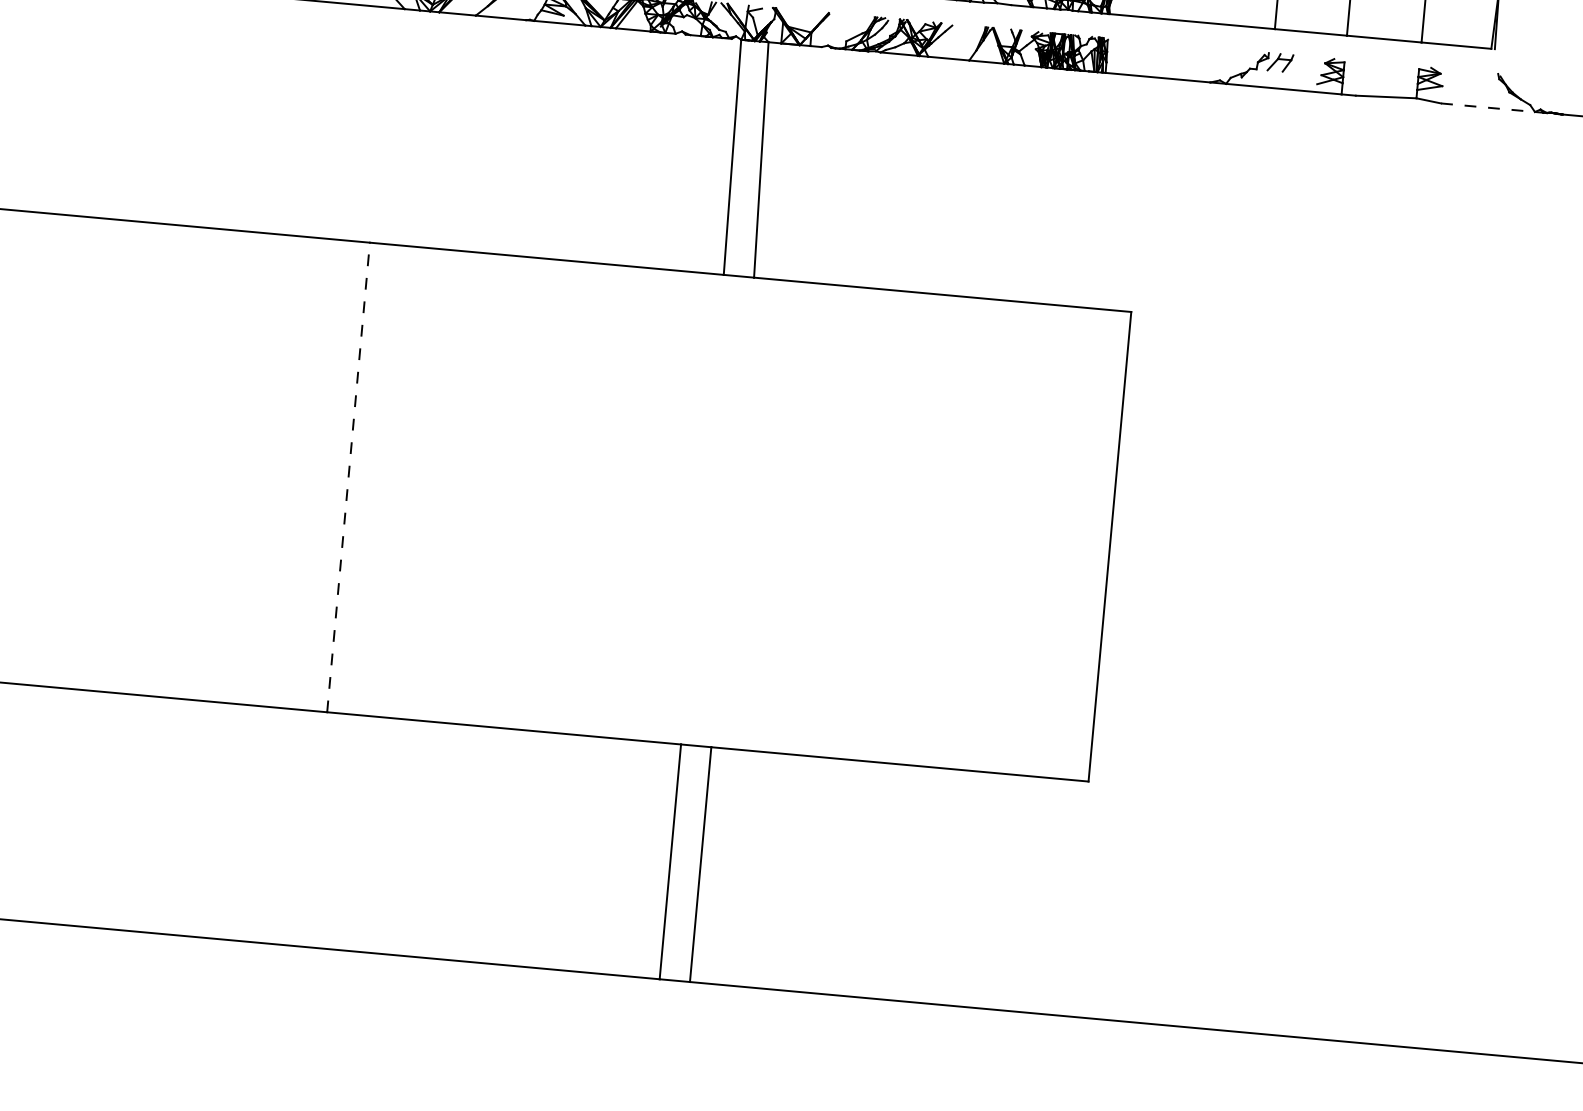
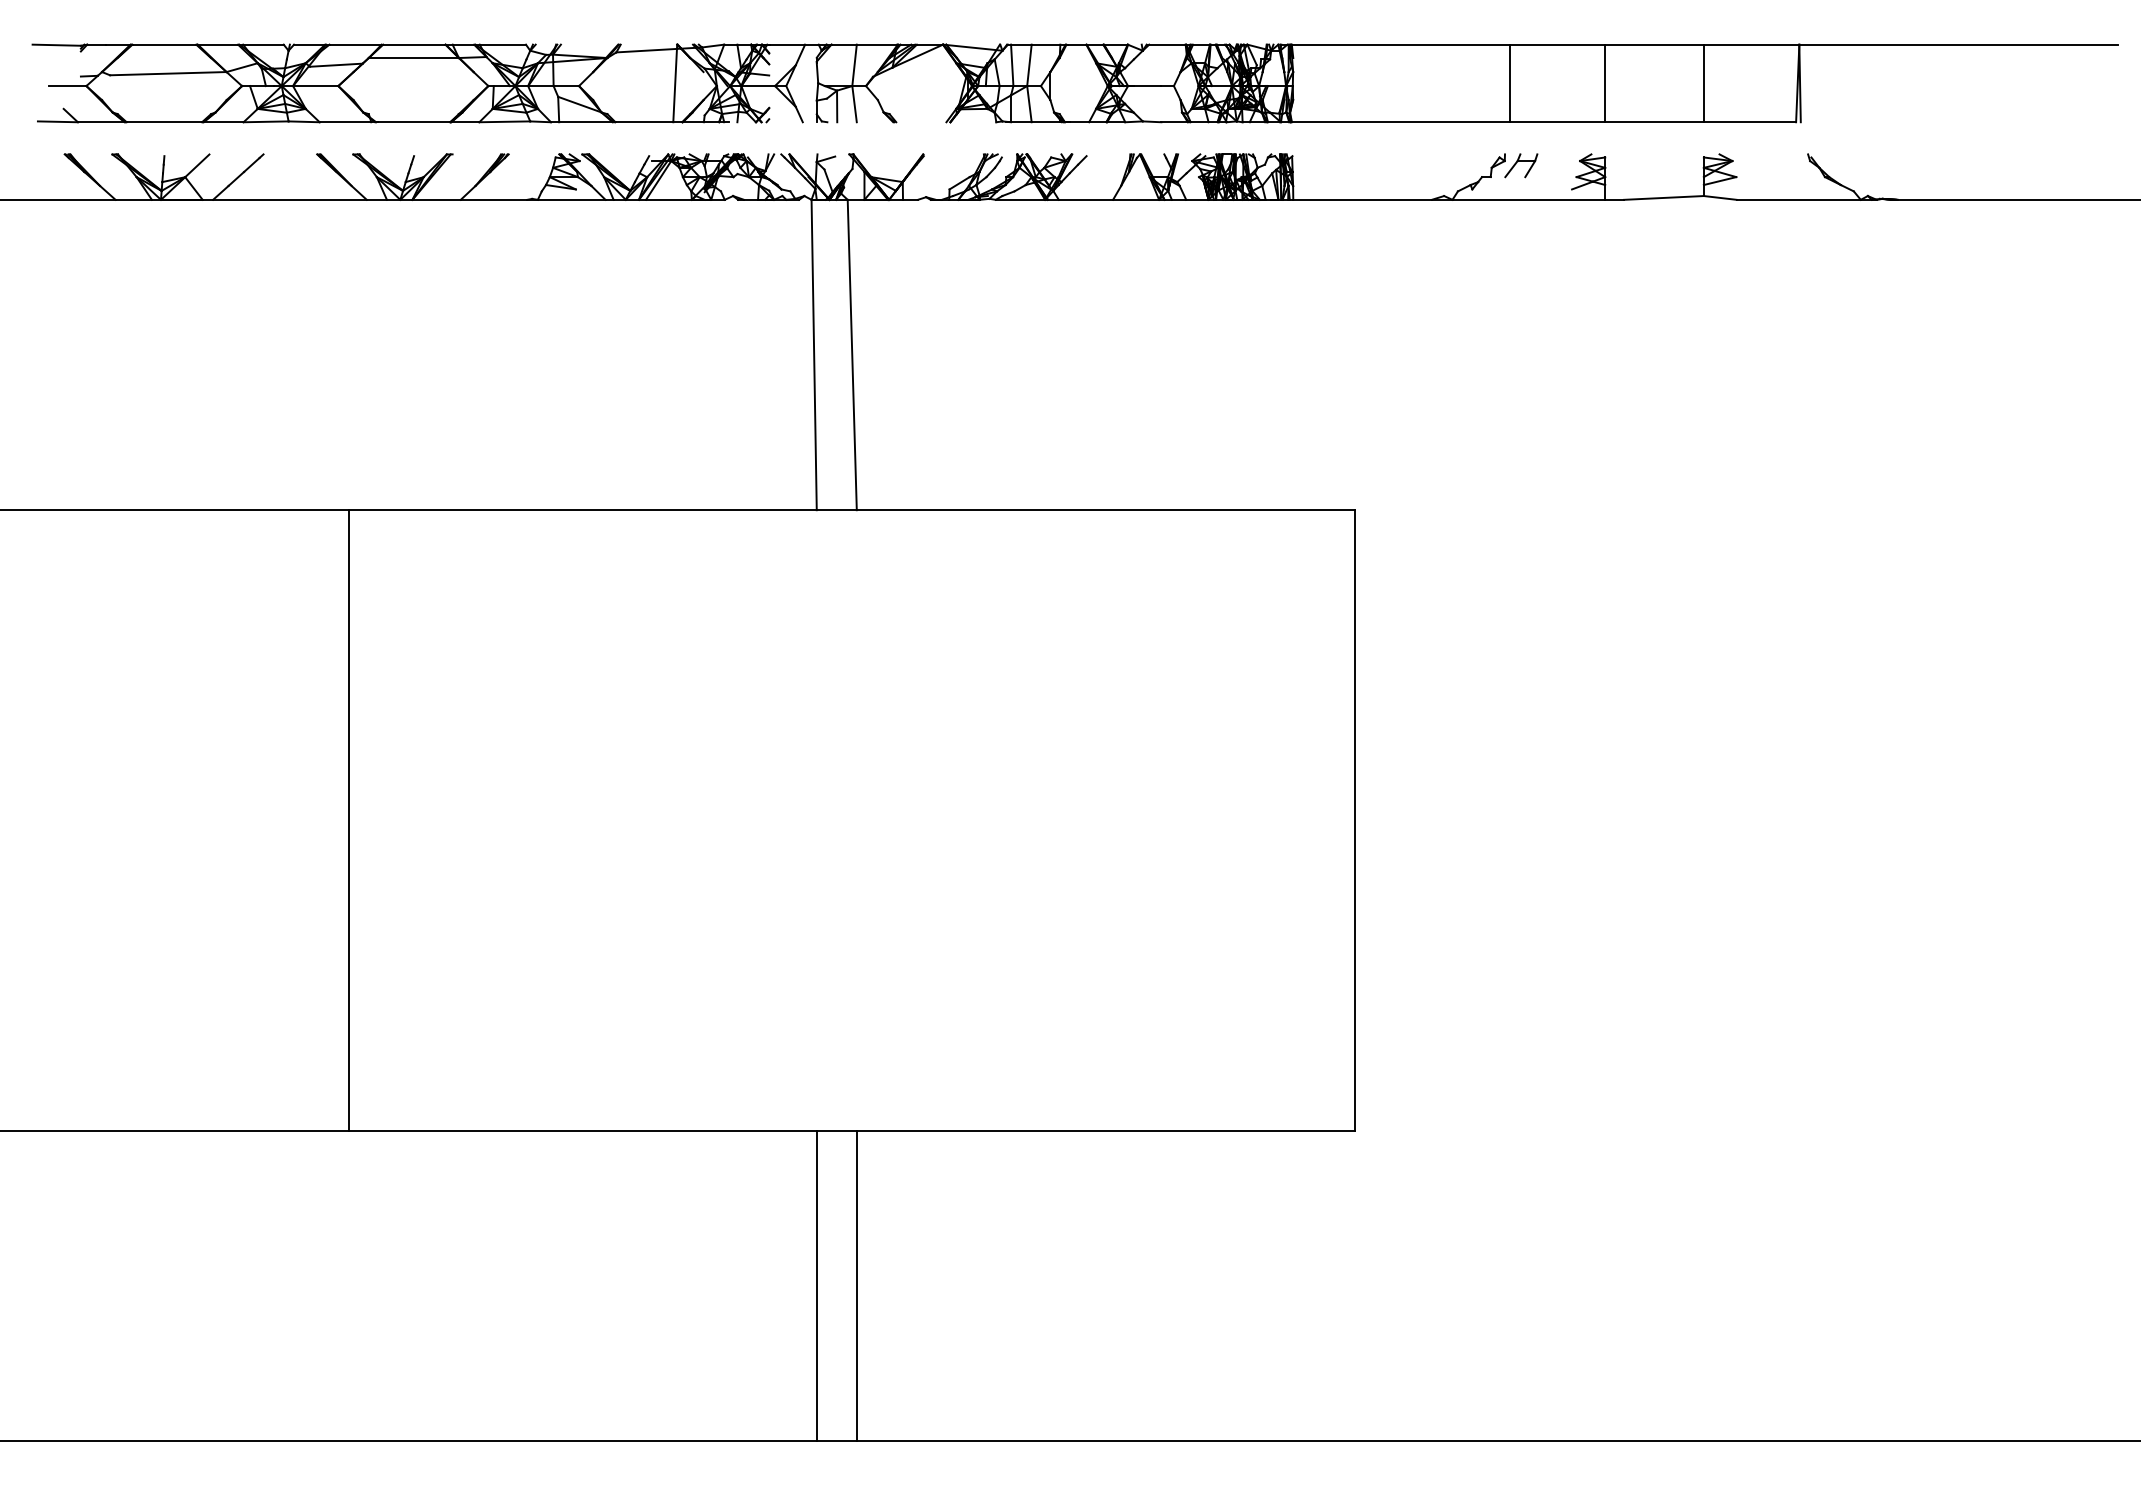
line: (1488, 107) -> (1799, 199), dashed -> solid
line: (348, 477) -> (348, 820), dashed -> solid

